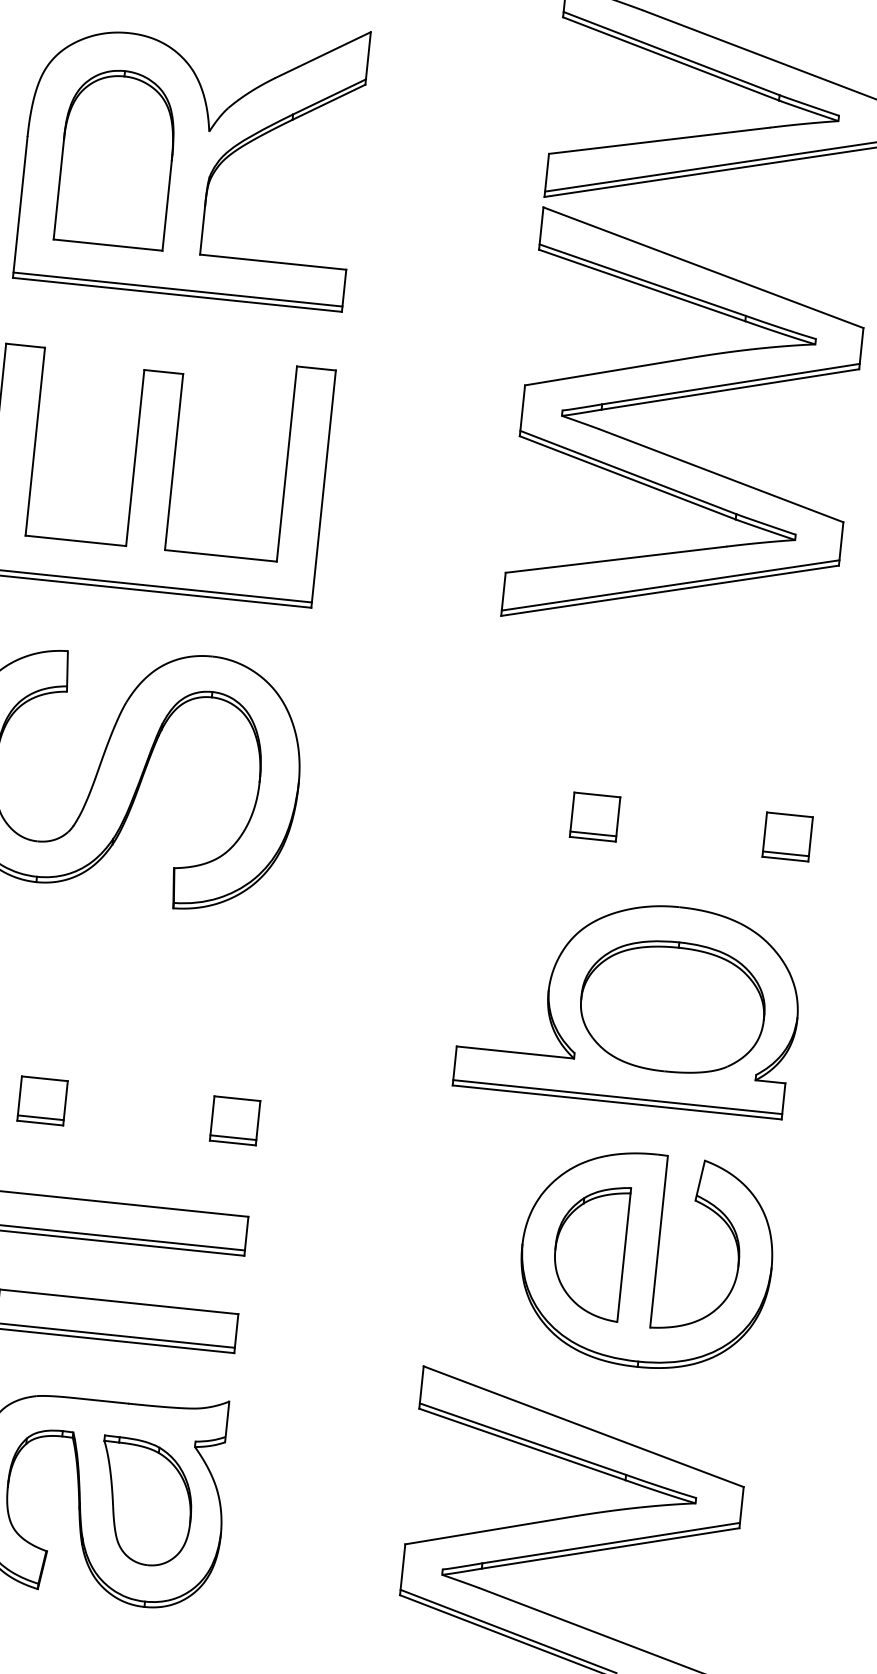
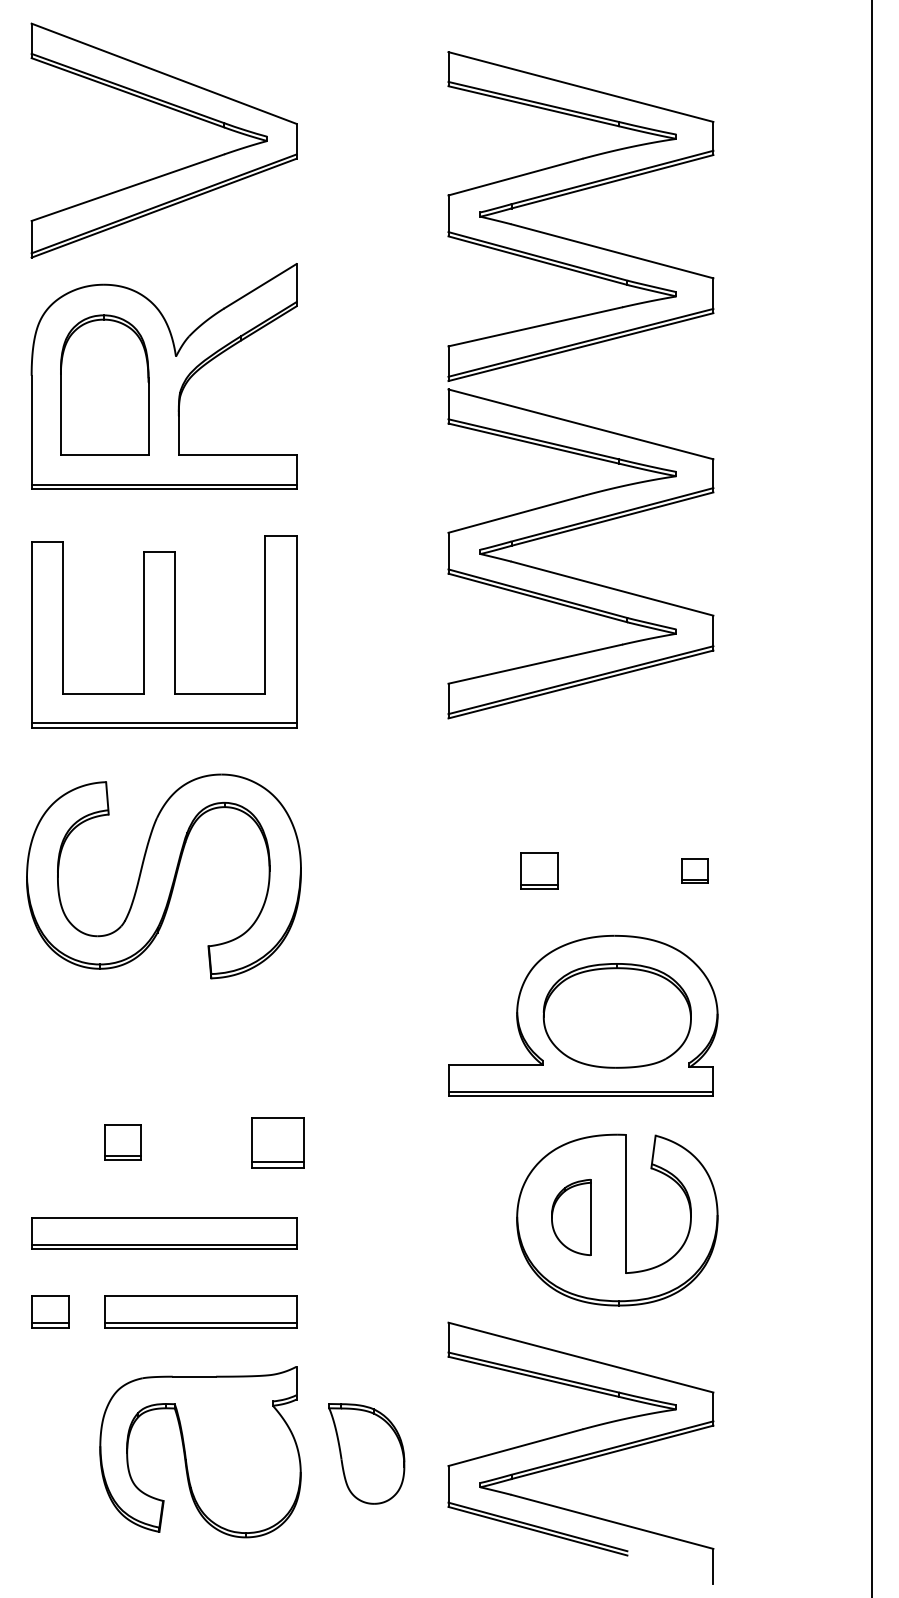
part: (787, 836) -> (694, 870), size x0.7
part: (235, 1120) -> (278, 1142), size x1.4
part: (588, 1251) -> (570, 1217), size x0.7
part: (144, 1501) -> (366, 1453), moved

